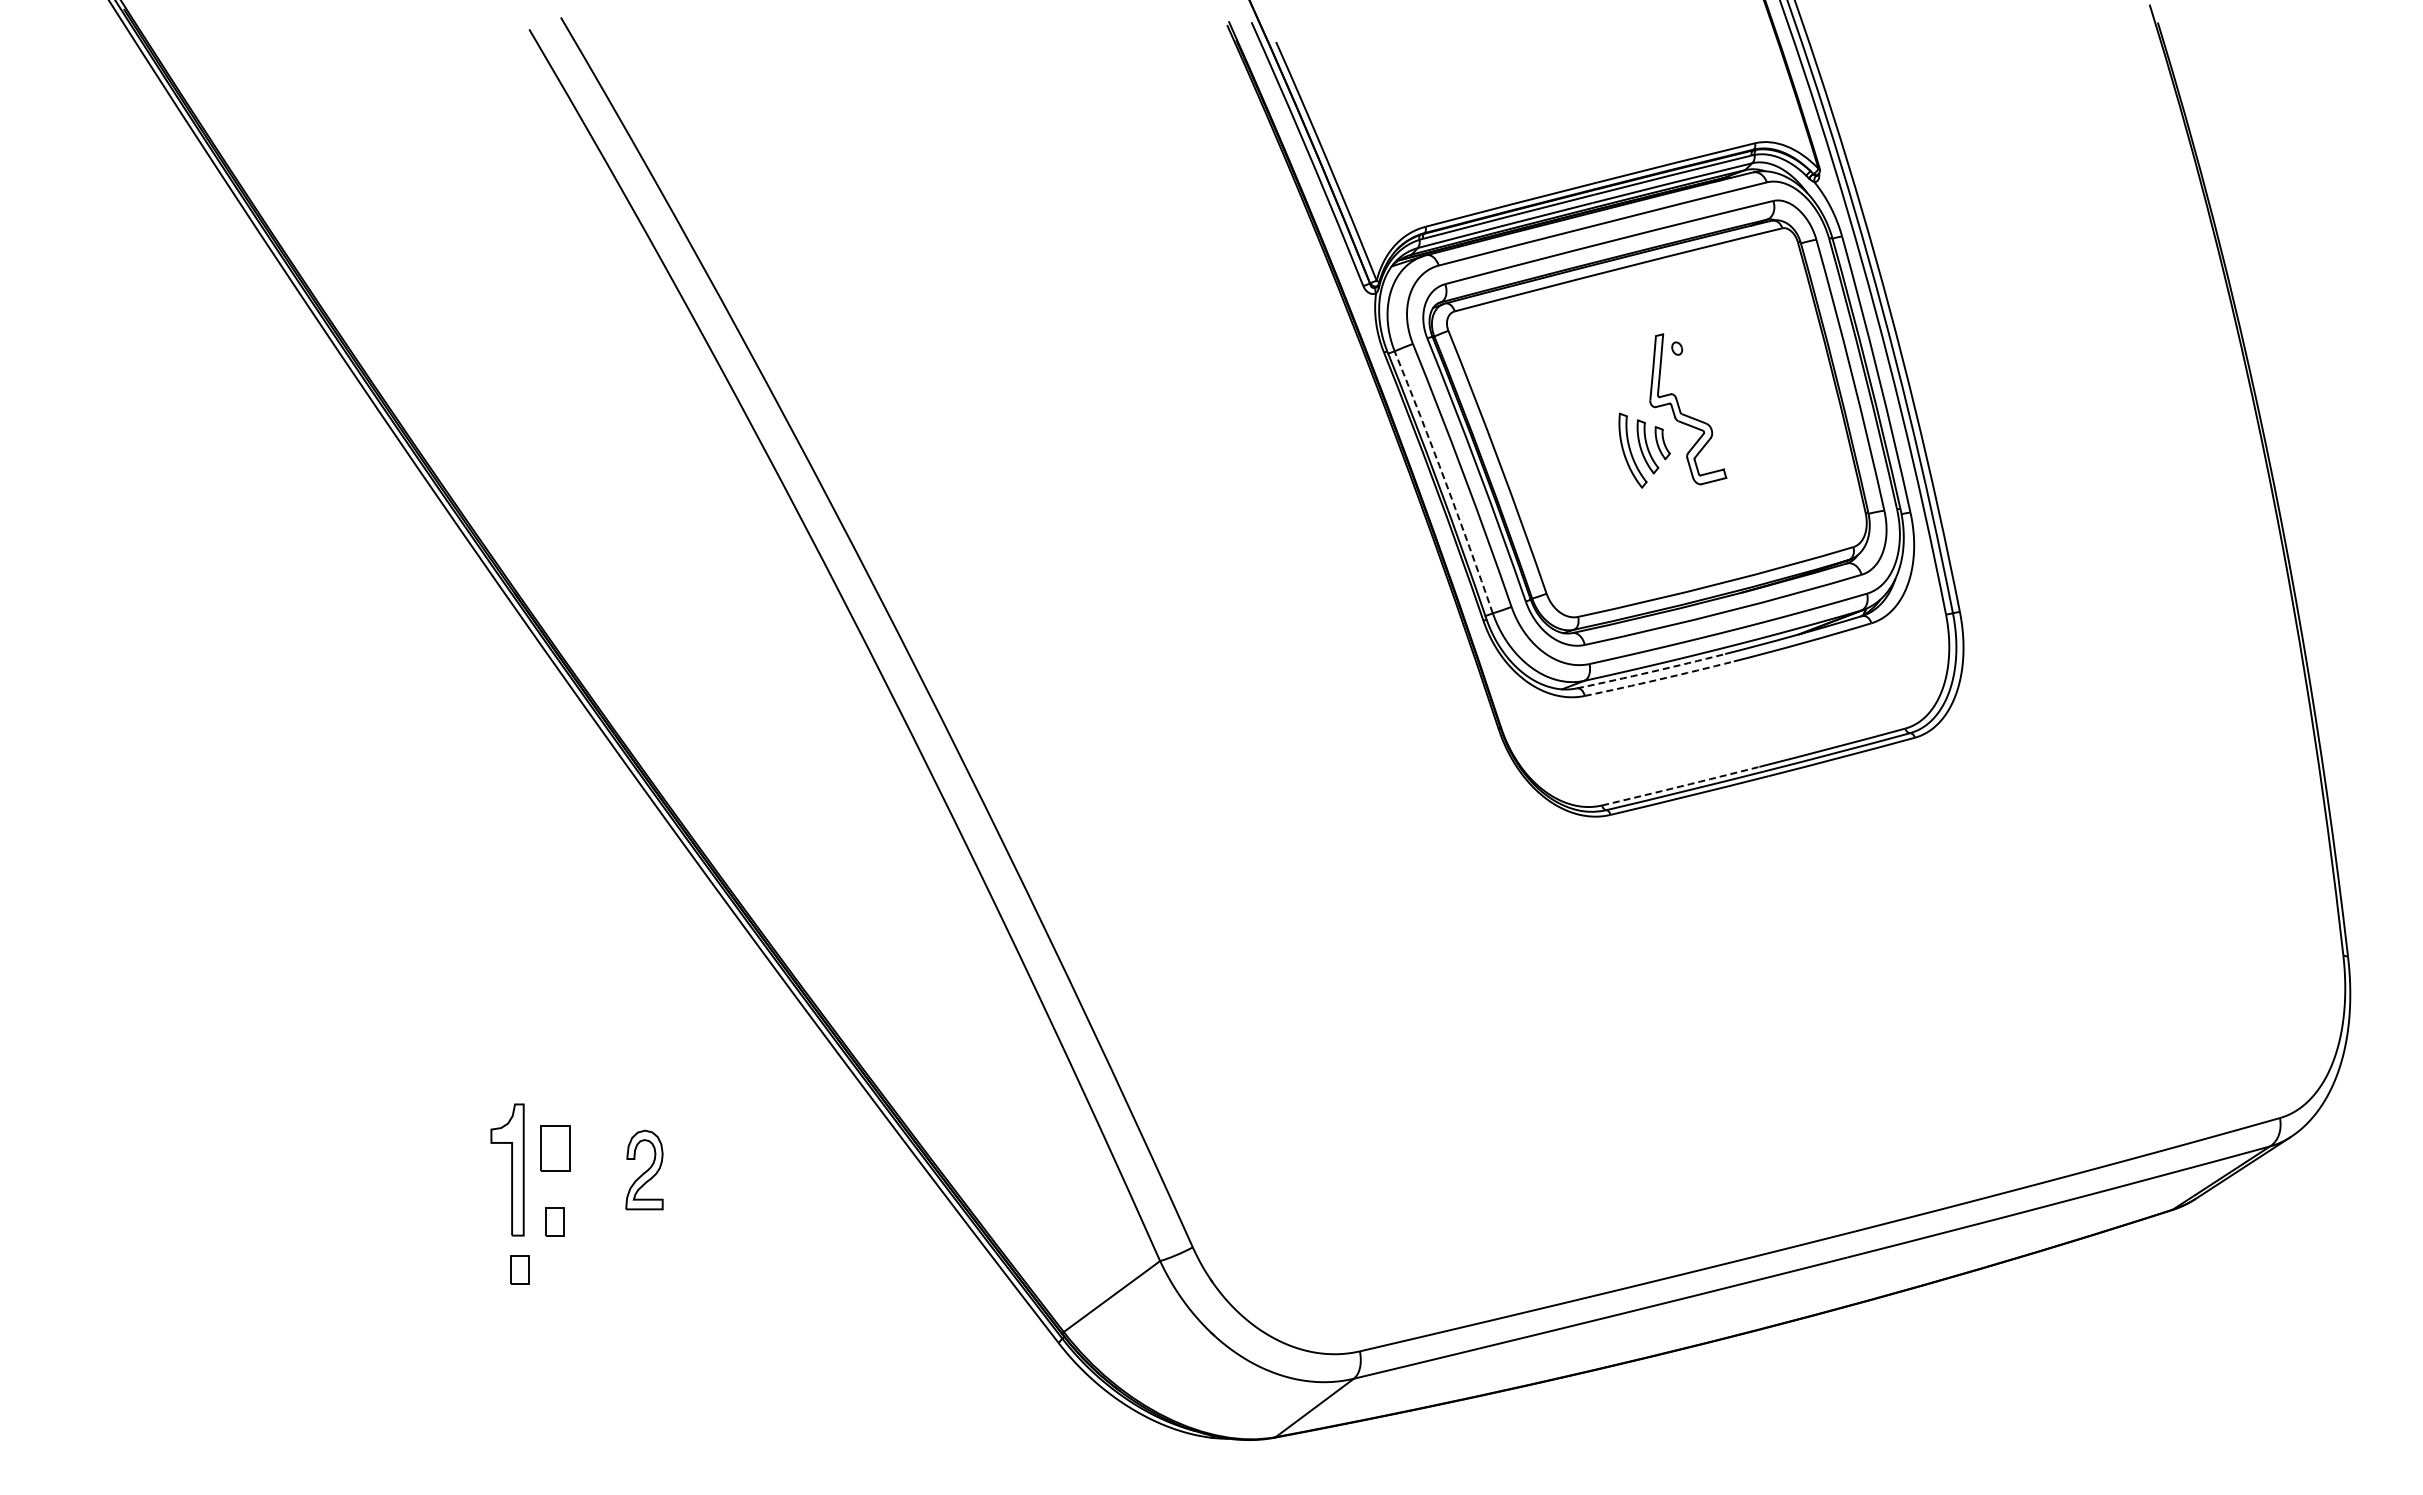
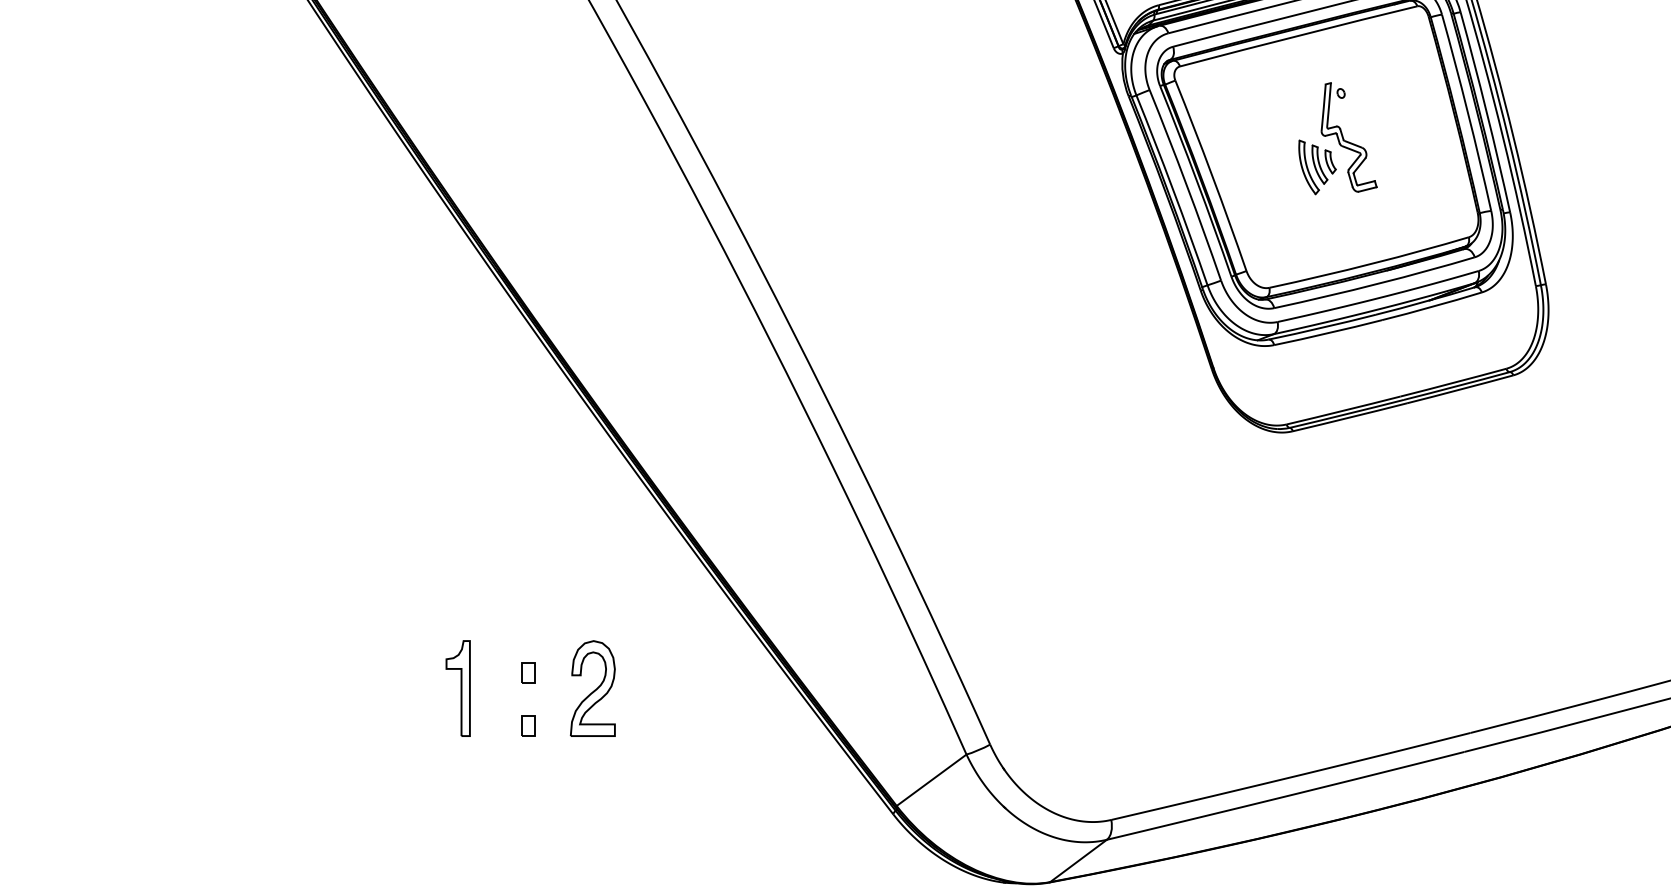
arc: (1445, 481) -> (1173, 189), dashed -> solid
arc: (1651, 671) -> (1322, 327), dashed -> solid
arc: (1659, 679) -> (1328, 333), dashed -> solid
arc: (1680, 786) -> (1343, 410), dashed -> solid
part: (554, 1148) -> (527, 672), size x0.62
part: (507, 1169) -> (458, 688), moved
part: (644, 1169) -> (592, 688), size x1.67
part: (519, 1269) -> (502, 760), removed

